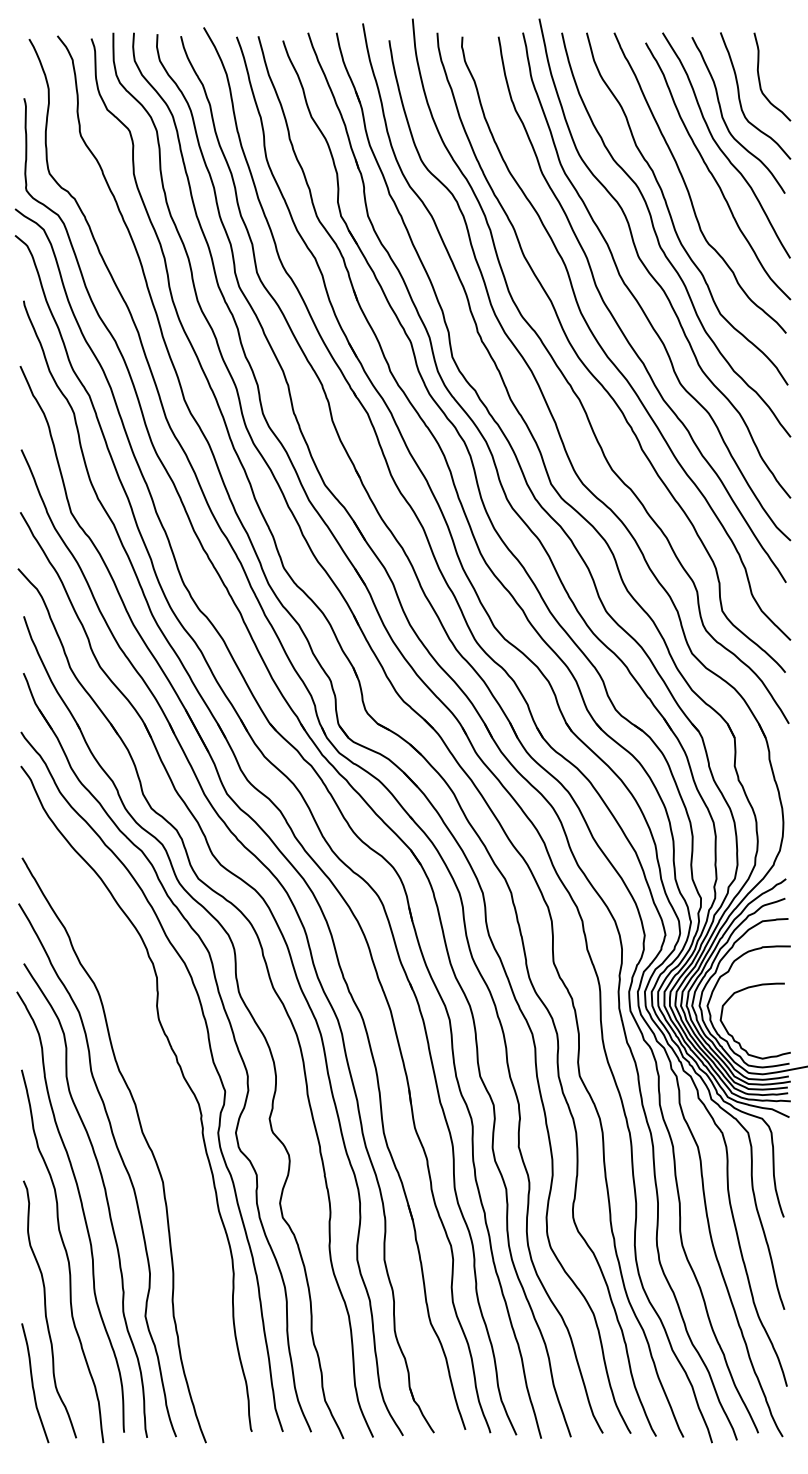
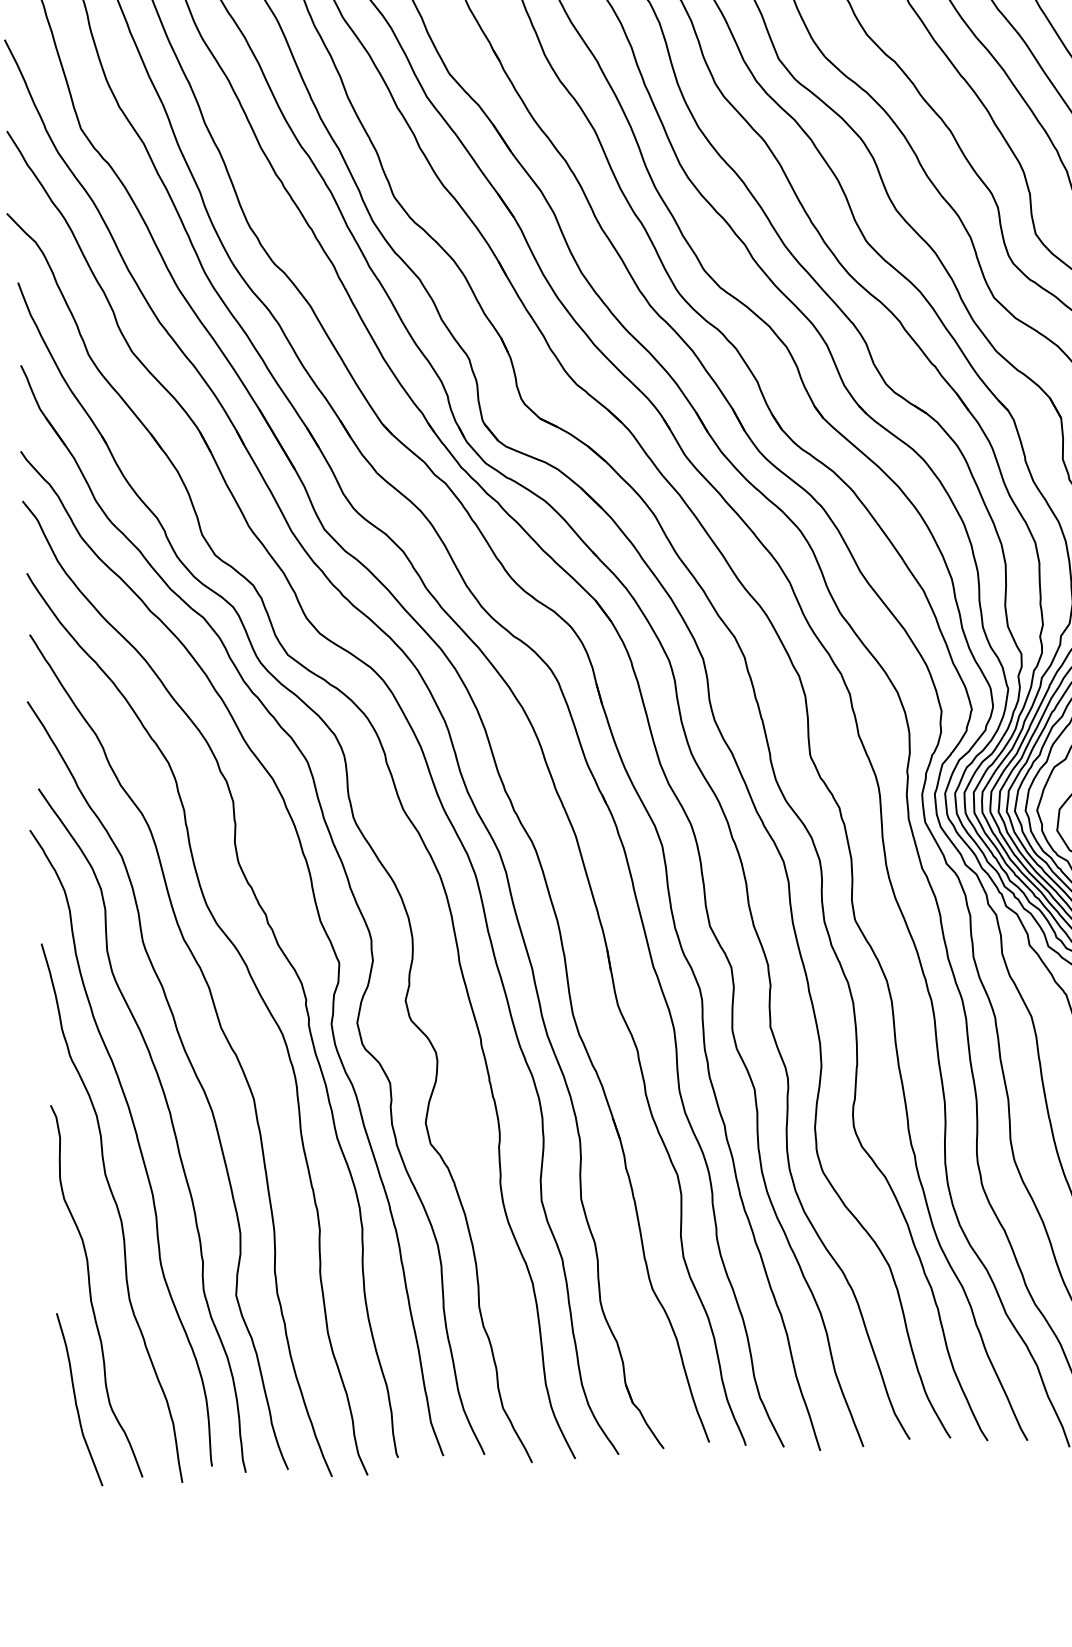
curve: (169, 1112) -> (259, 997), added

